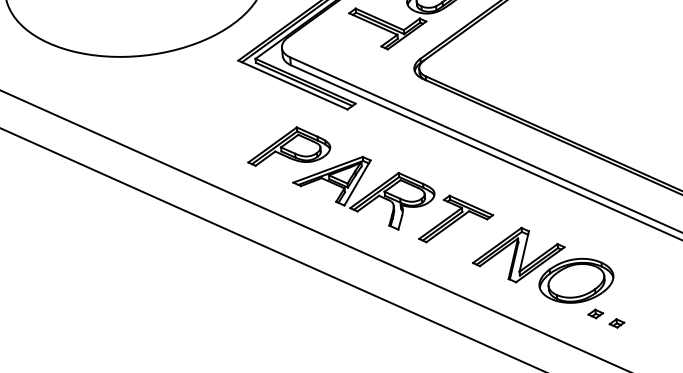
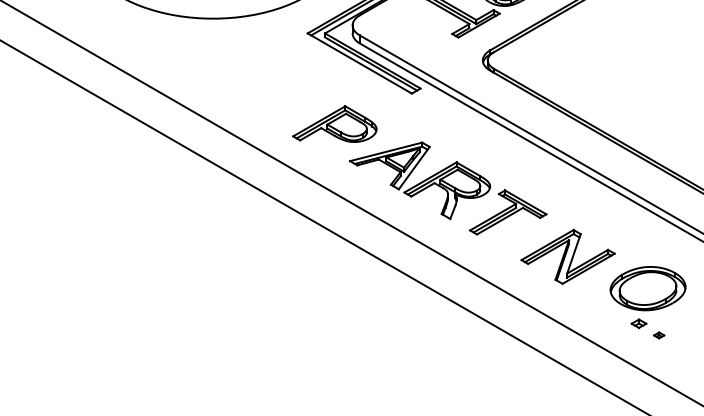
part: (287, 145) -> (334, 123), moved
part: (575, 280) -> (647, 288), moved
part: (616, 323) -> (658, 335), size x0.7

